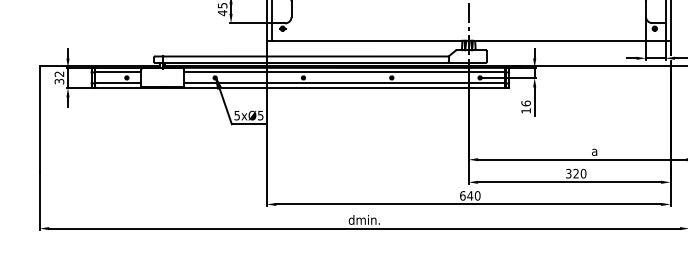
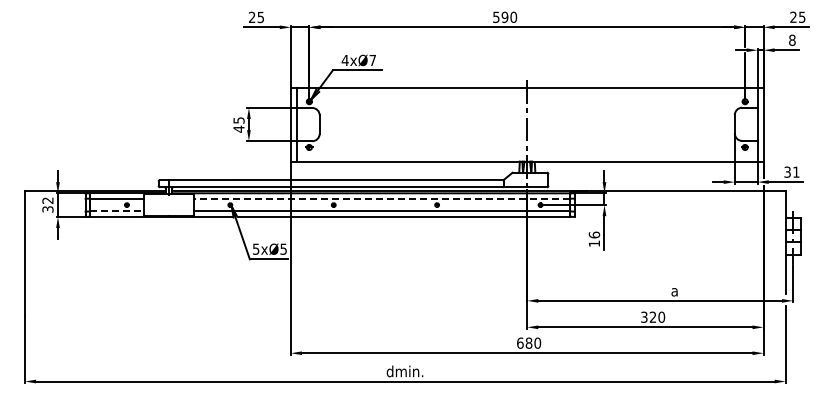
line: (344, 72) -> (381, 198), solid -> dashed
line: (117, 83) -> (116, 211), solid -> dashed
text: (469, 195) -> (528, 342), 640 -> 680

